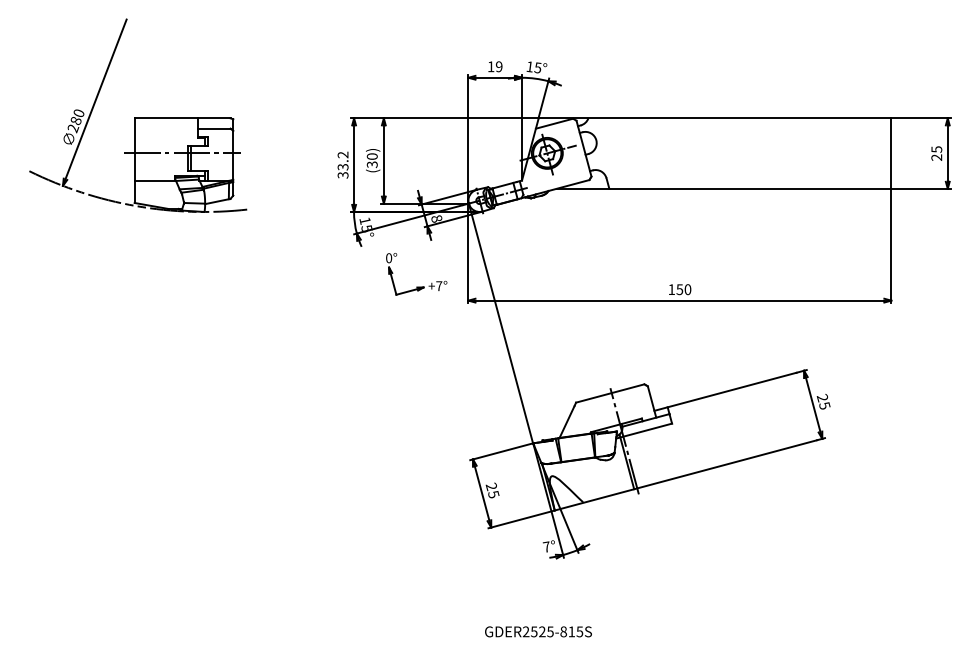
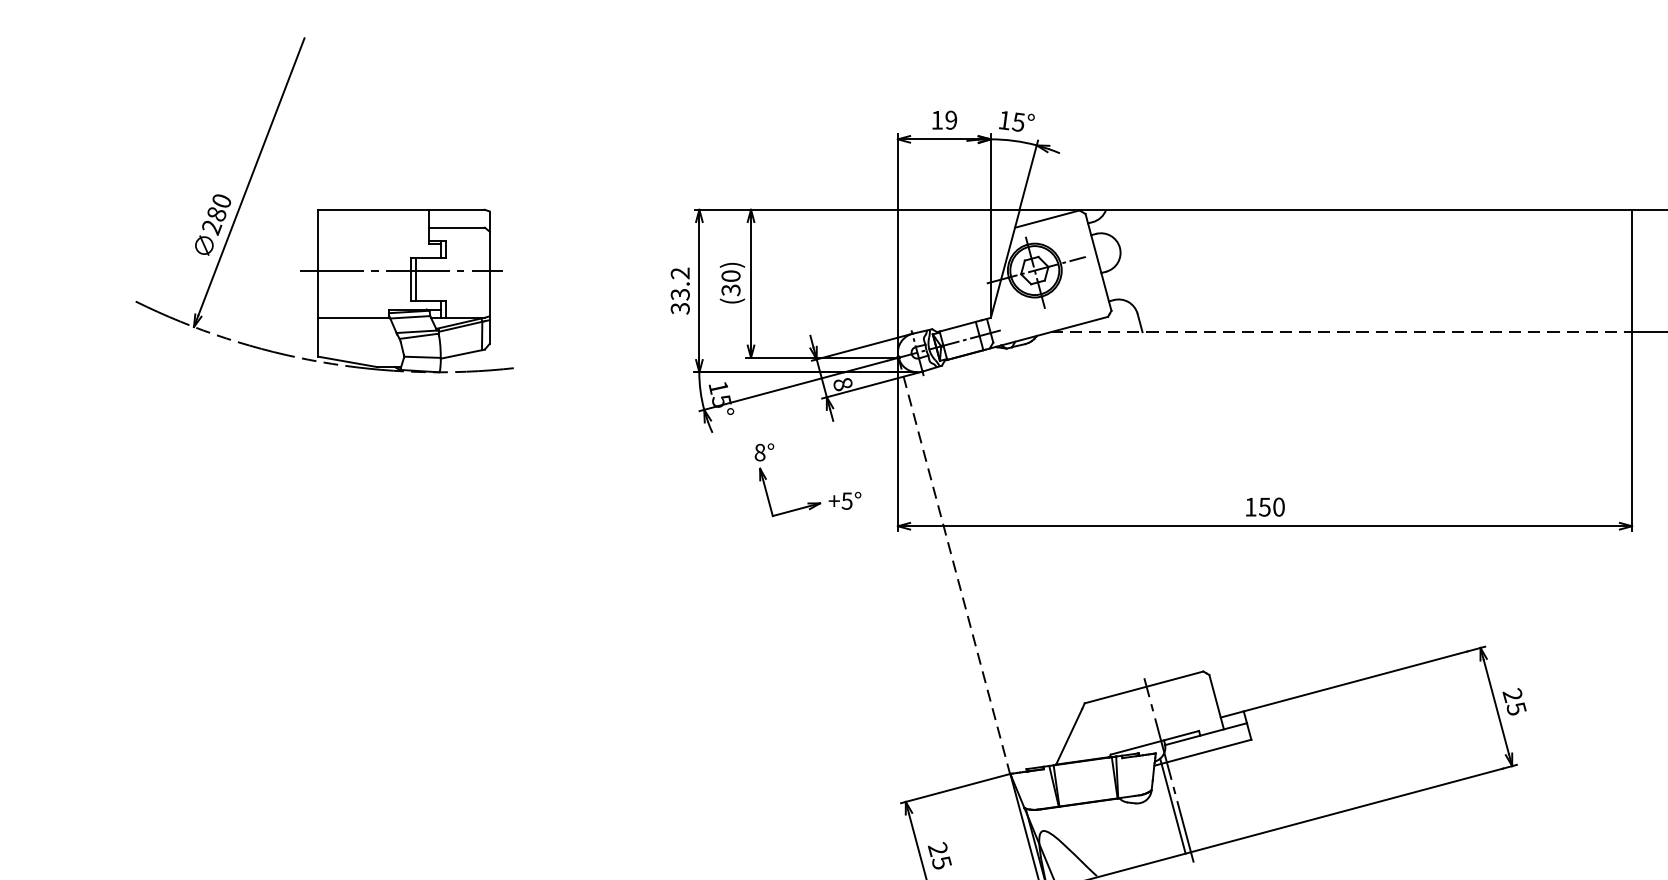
line: (724, 188) -> (1342, 331), solid -> dashed
text: (389, 257) -> (760, 451), 0° -> 8°
text: (439, 286) -> (847, 501), +7° -> +5°
line: (501, 324) -> (955, 567), solid -> dashed

